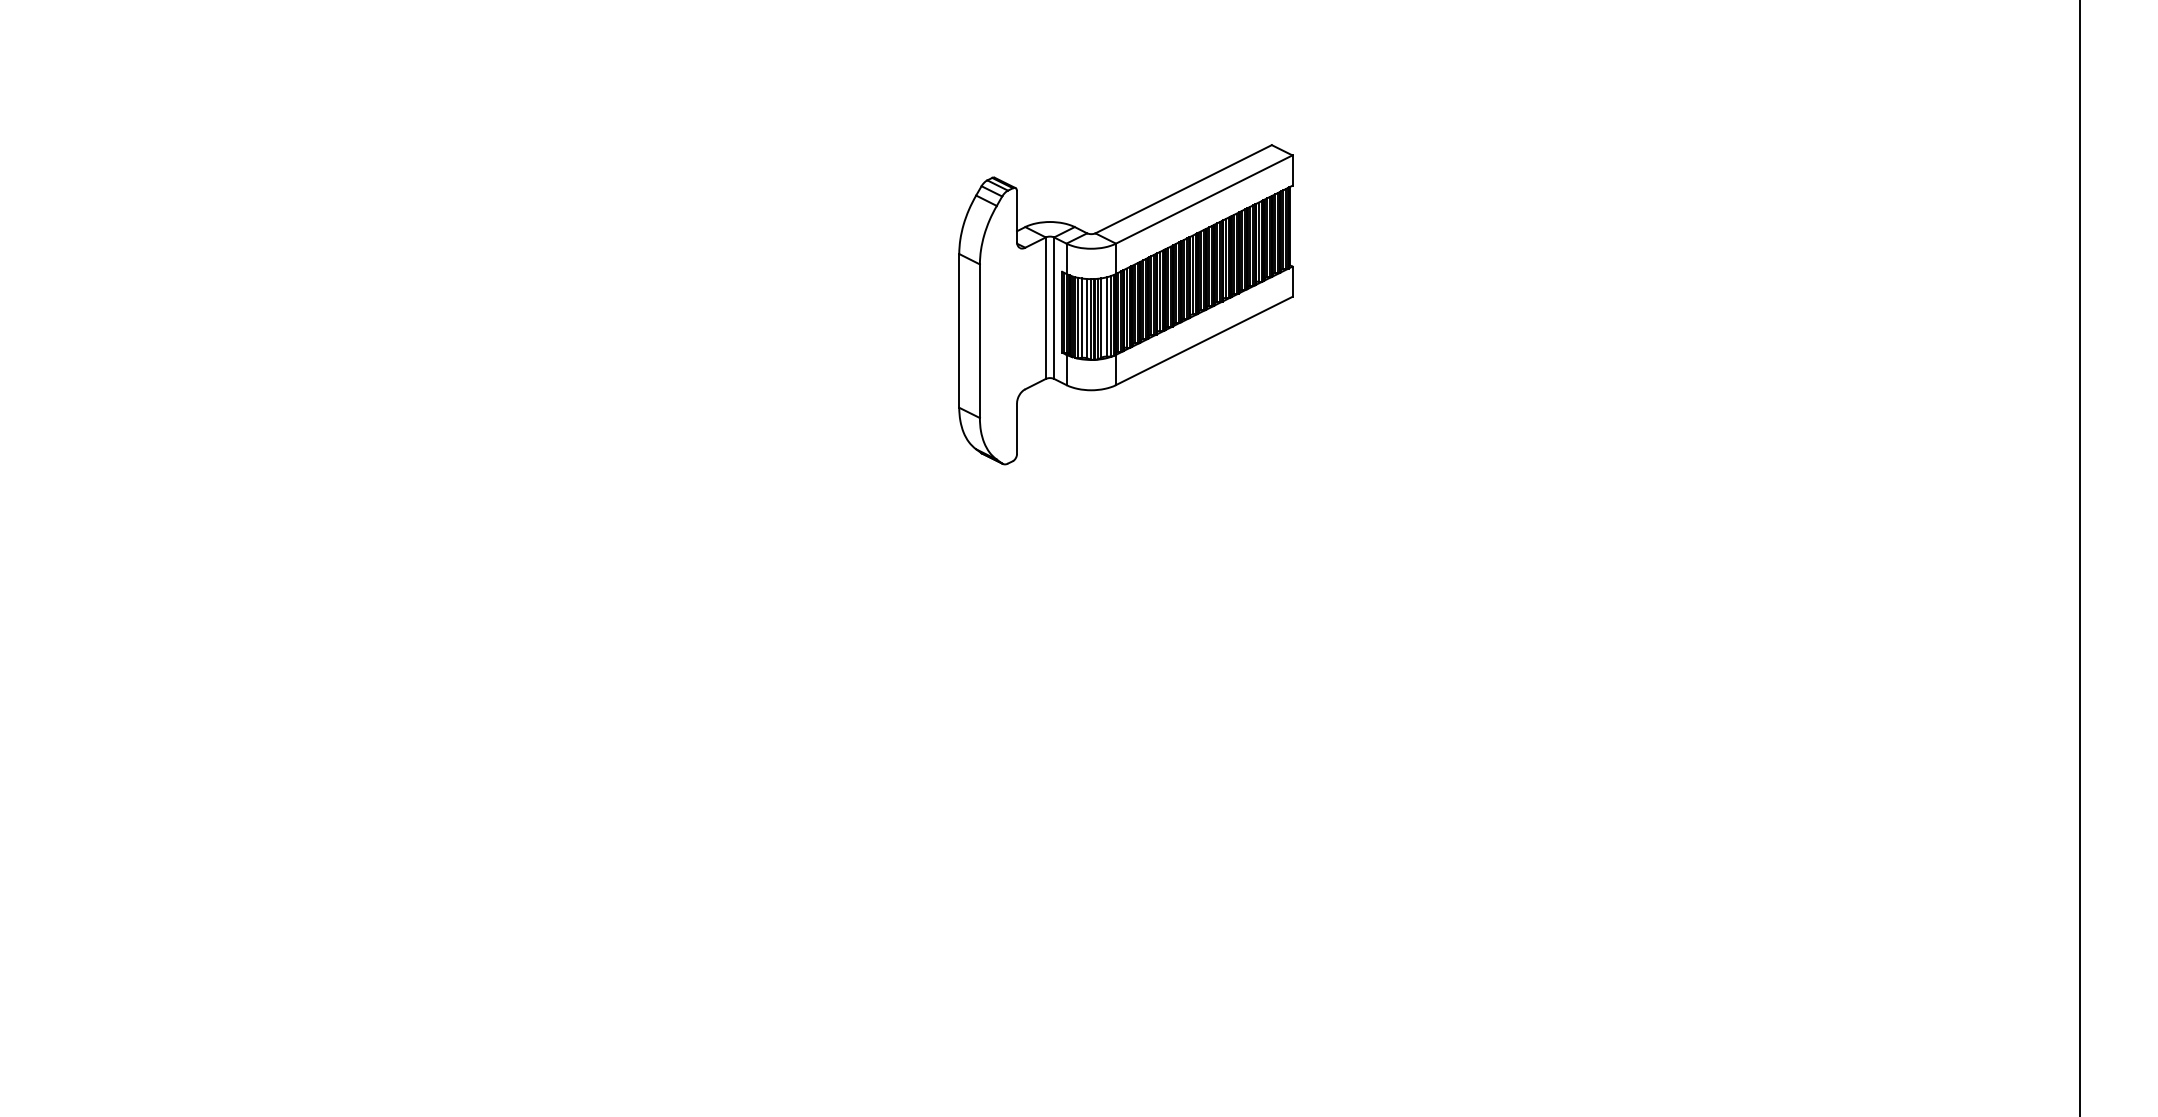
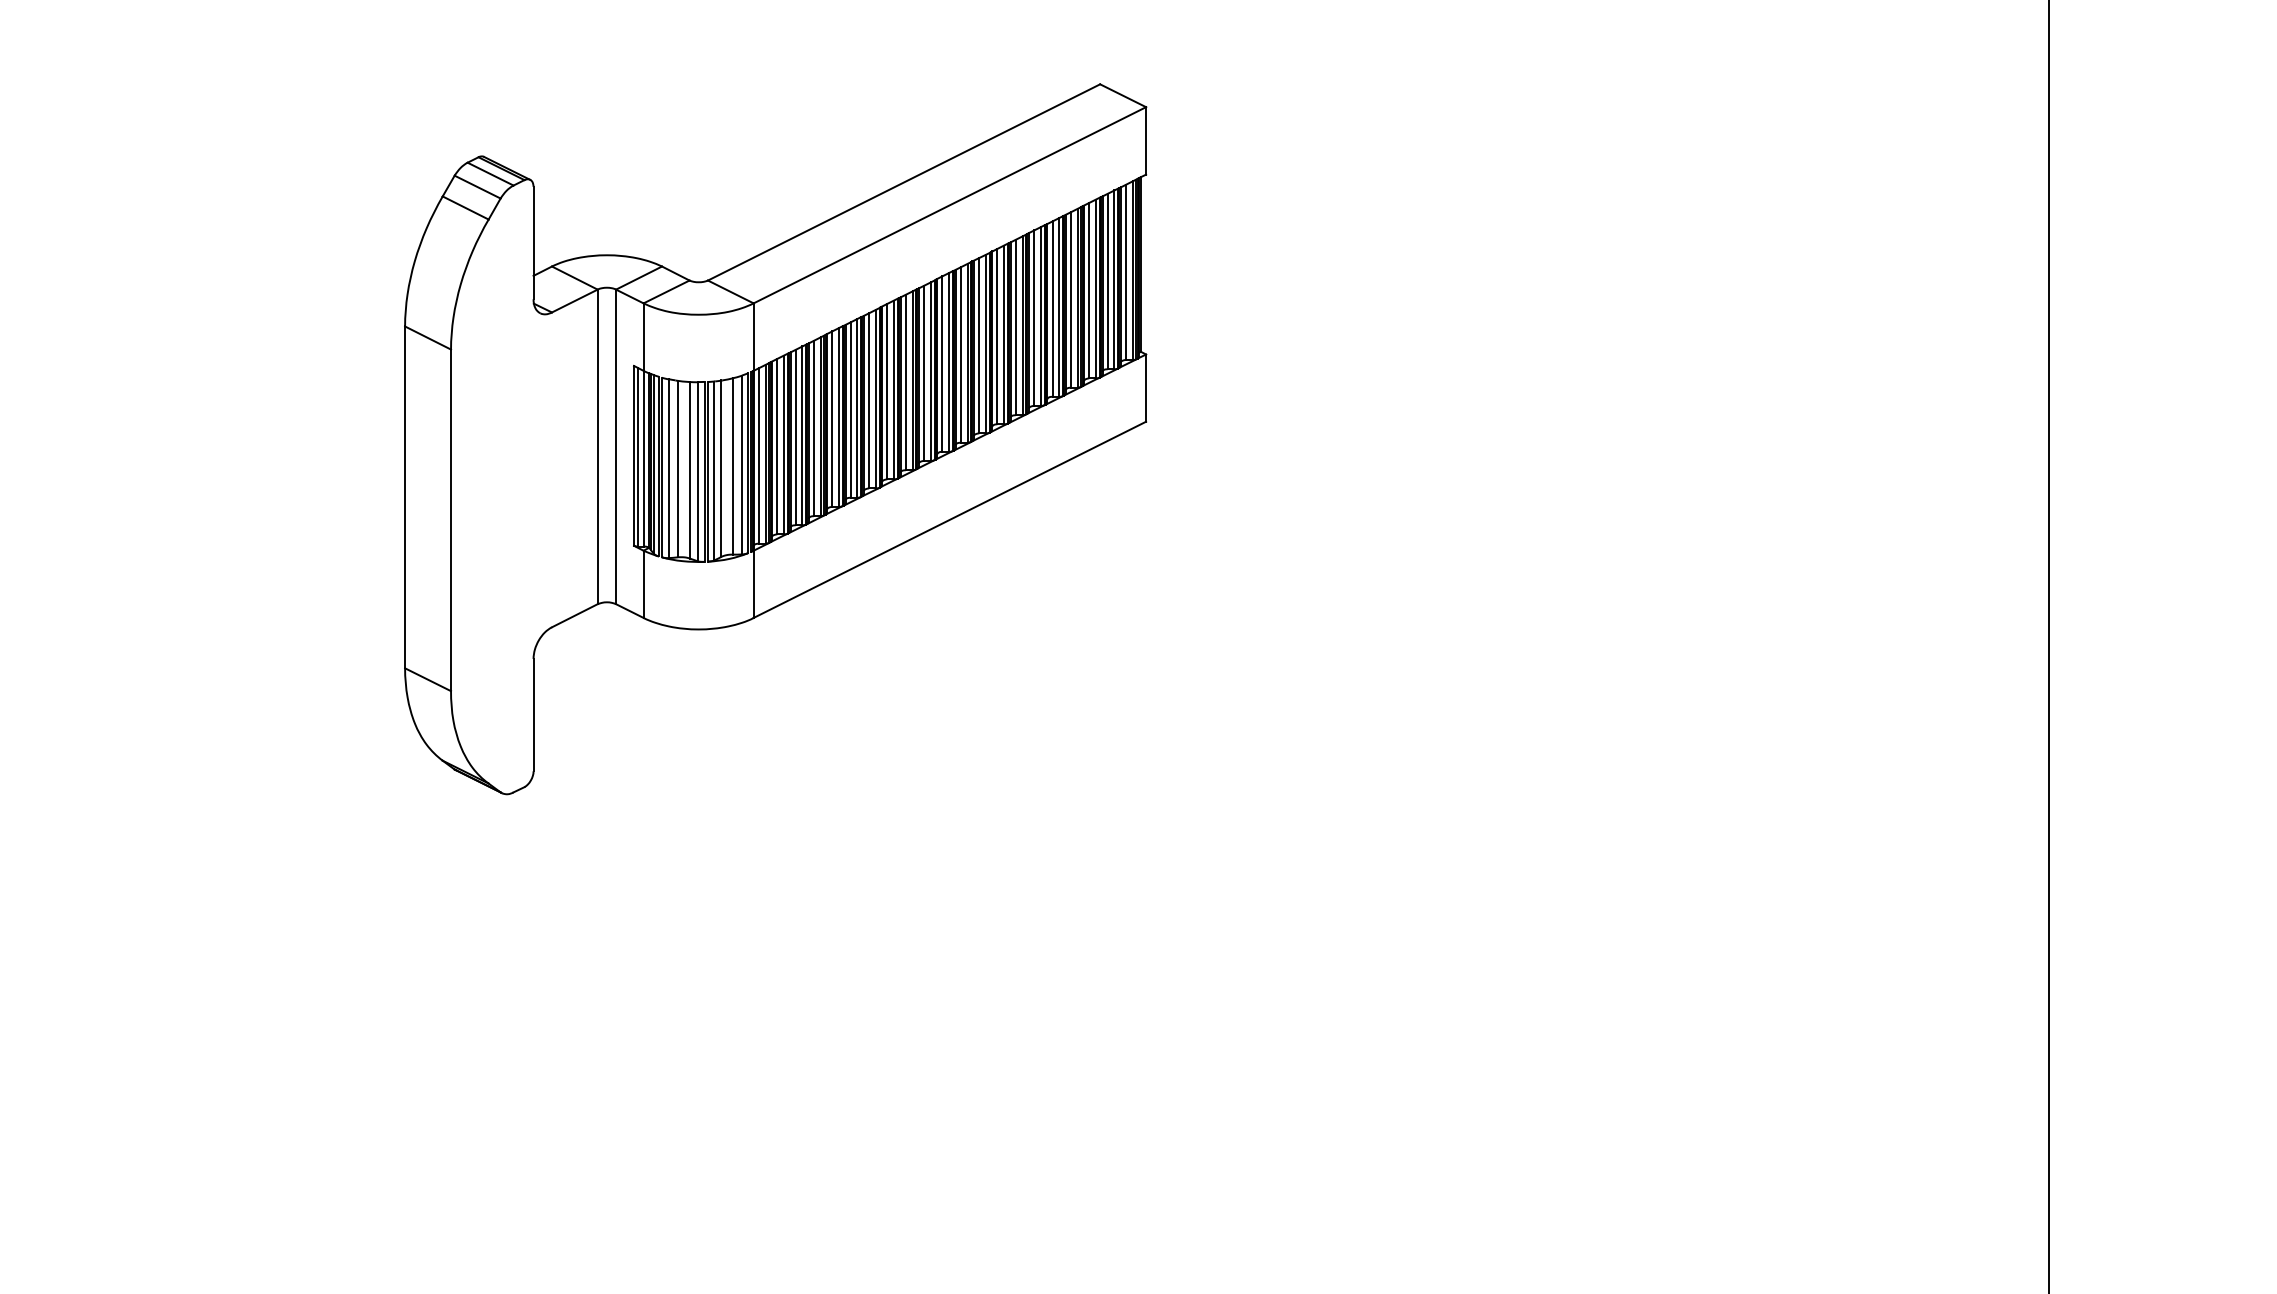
part: (1125, 304) -> (775, 438), size x1.67

